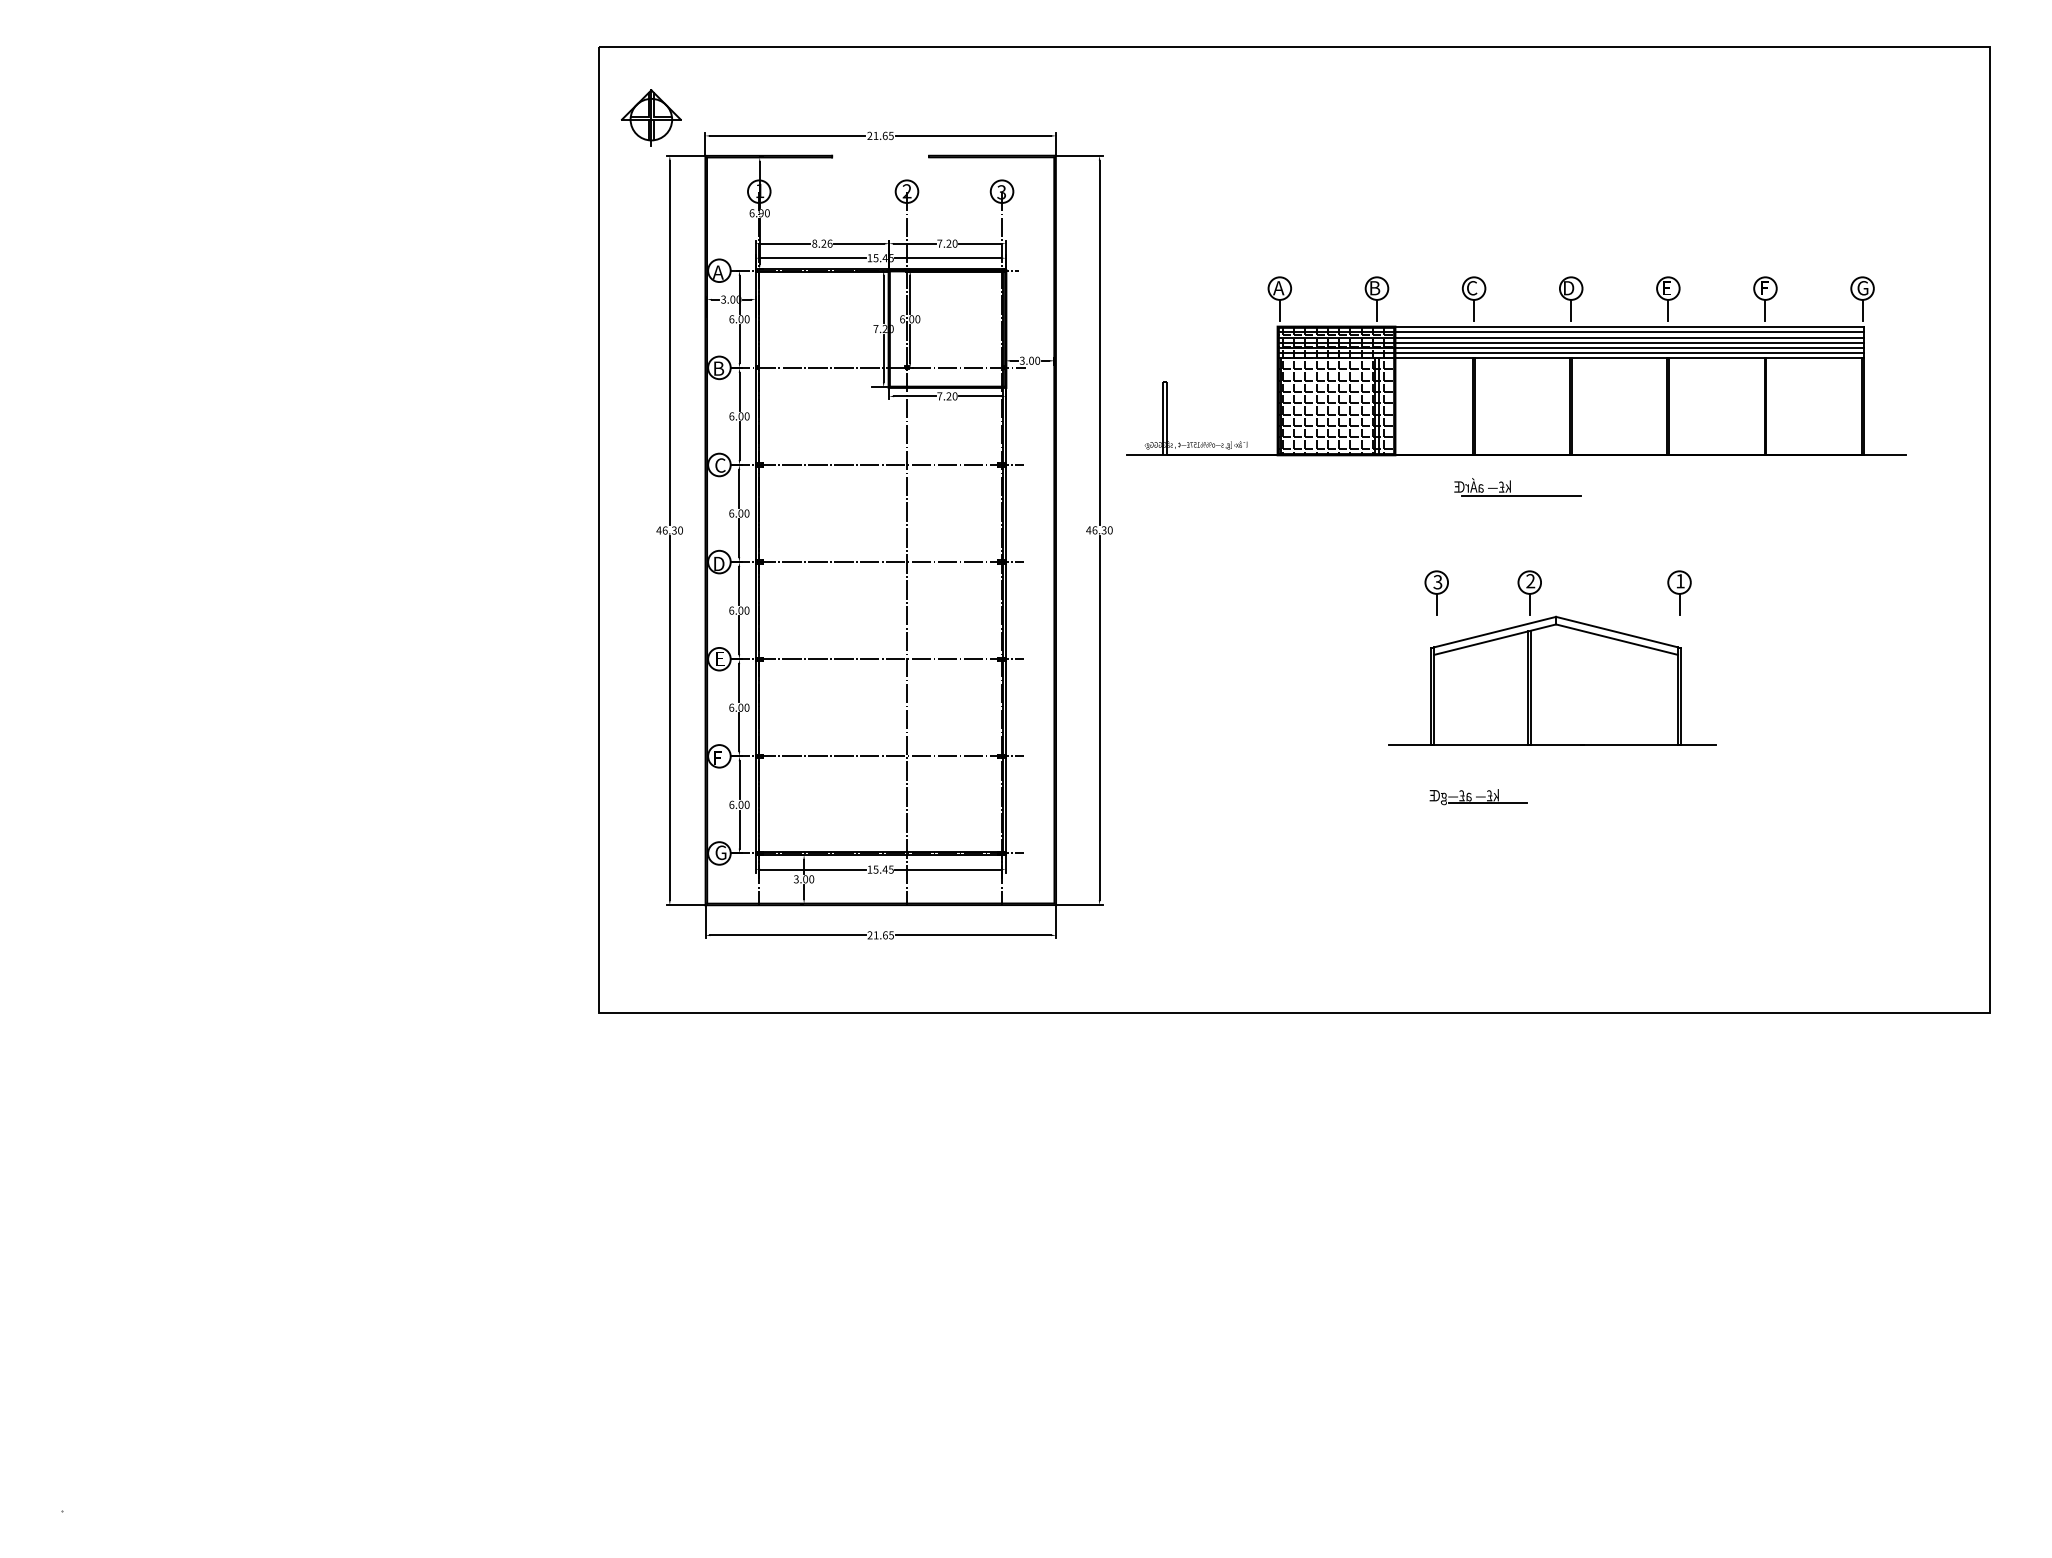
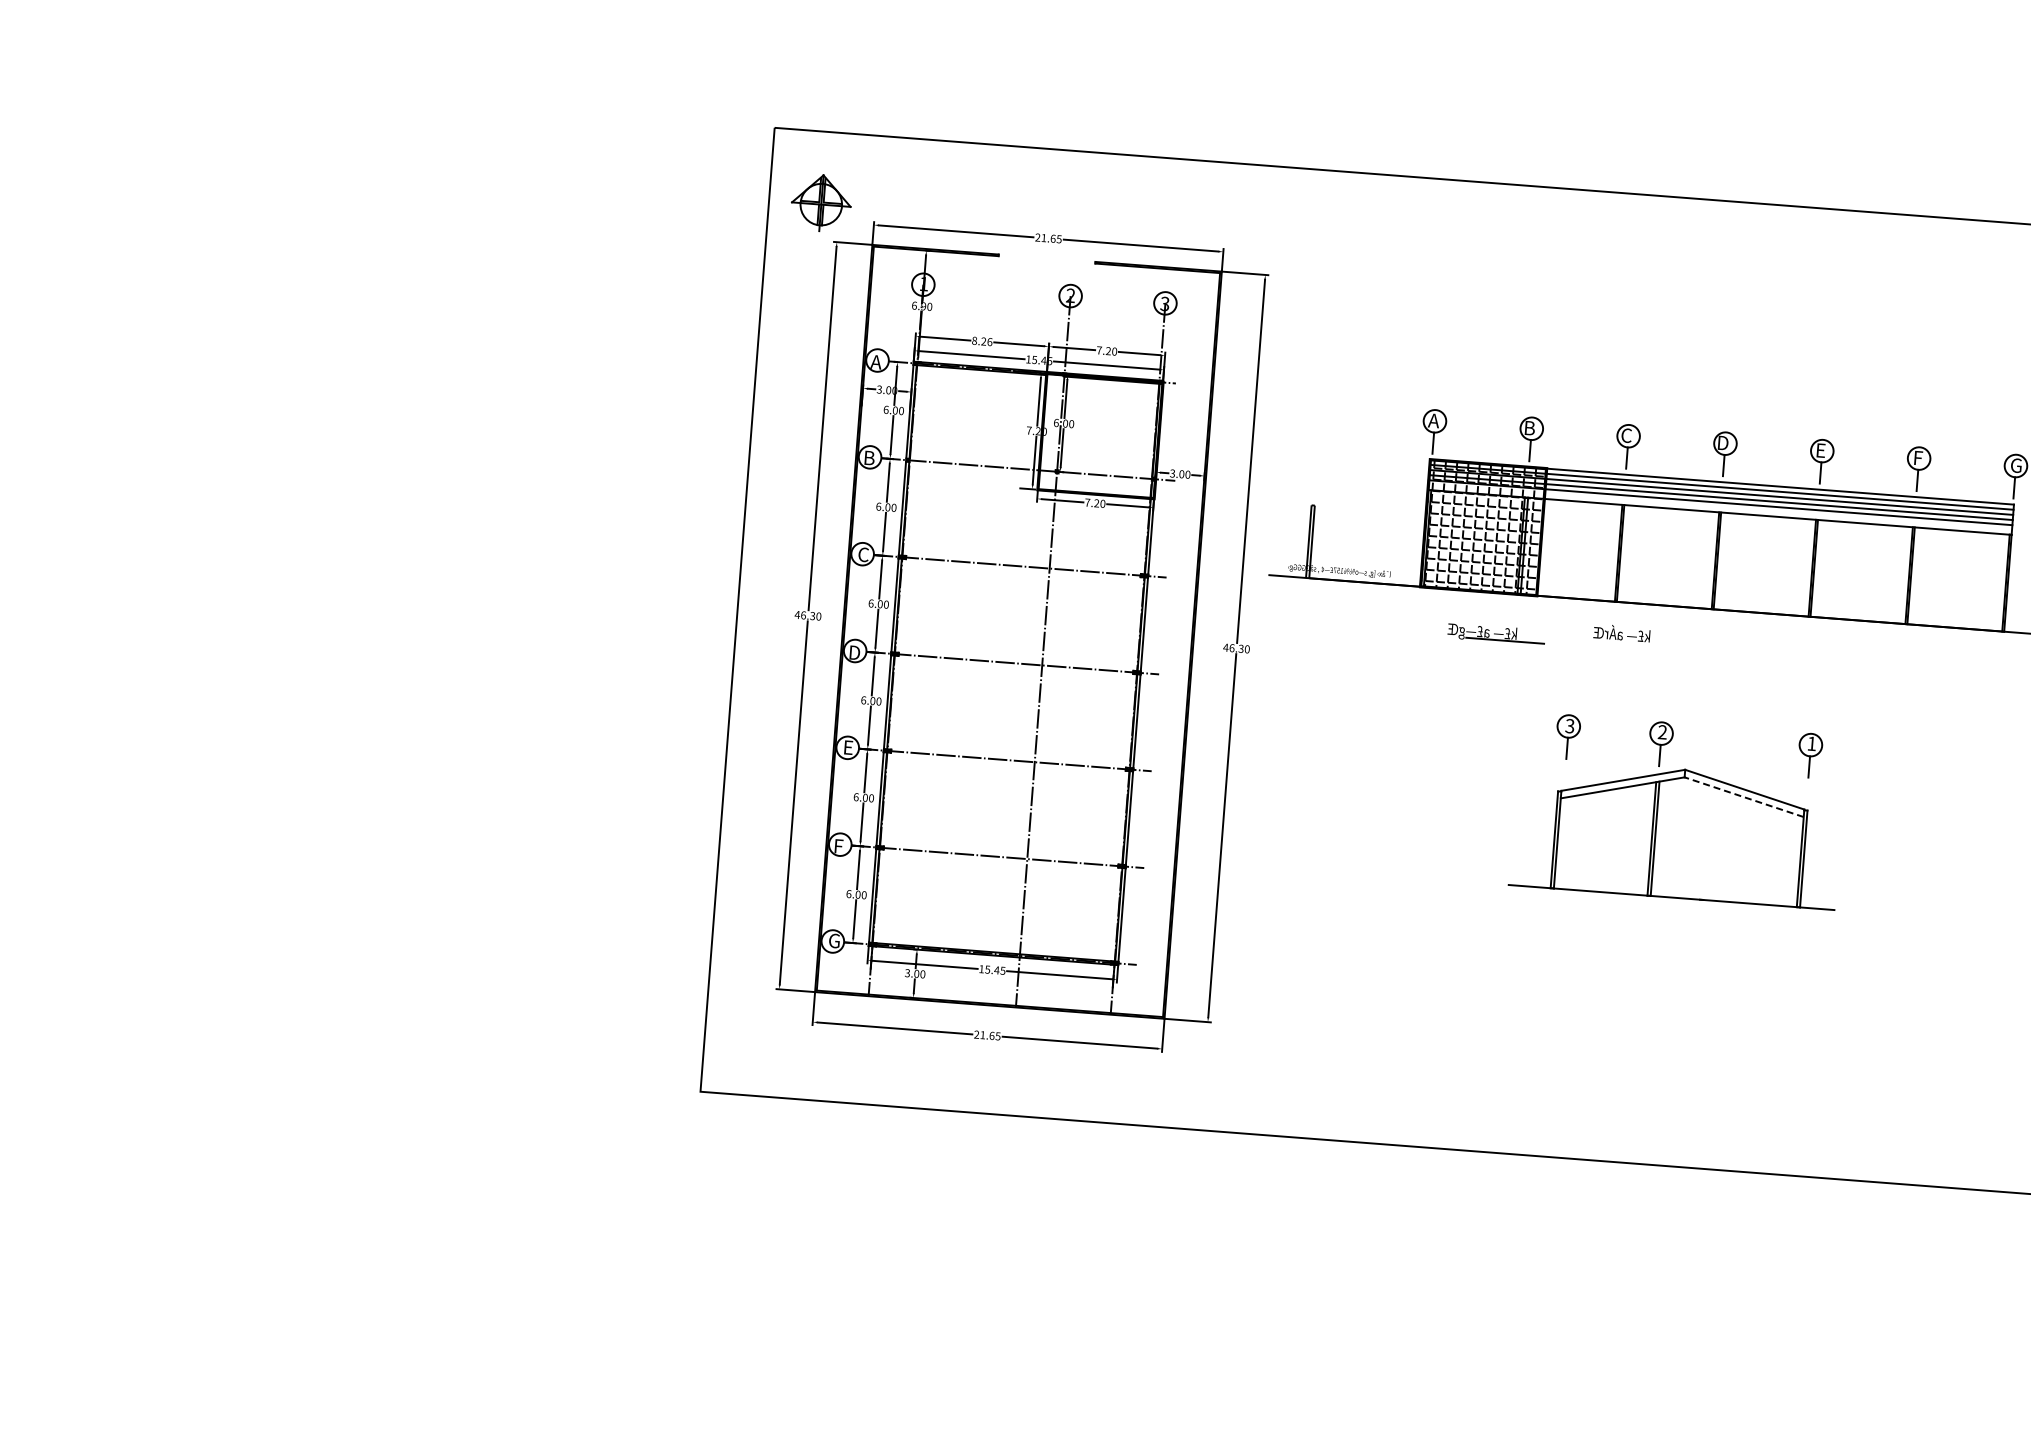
line: (1570, 353) -> (1719, 508), removed
line: (1521, 495) -> (1660, 646), removed
line: (1617, 639) -> (1744, 797), solid -> dashed
part: (1478, 797) -> (1496, 634), moved

